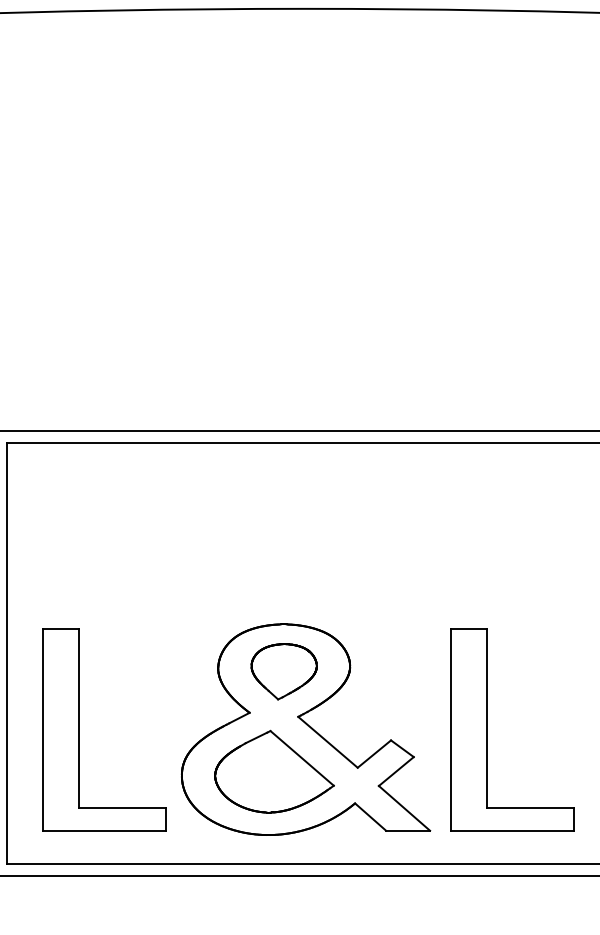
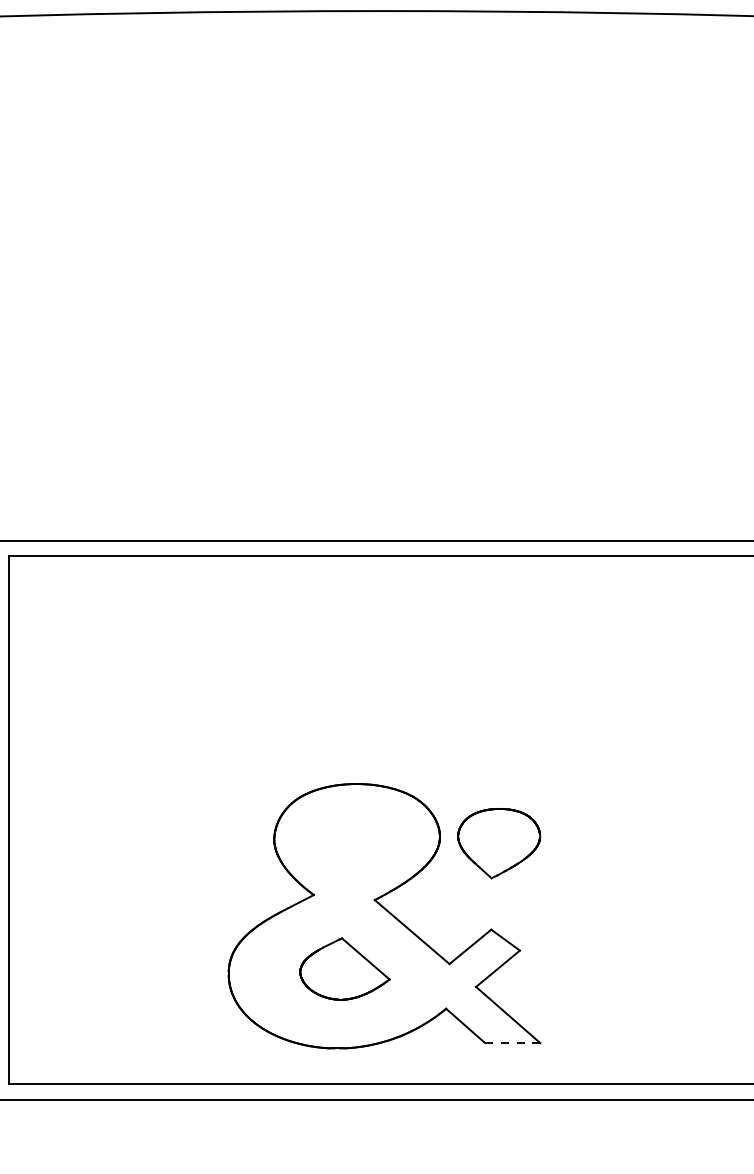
part: (284, 671) -> (499, 843), moved
part: (78, 729) -> (99, 915), removed
part: (487, 729) -> (612, 915), removed
part: (274, 771) -> (344, 968), size x0.6
line: (407, 831) -> (512, 1043), solid -> dashed

